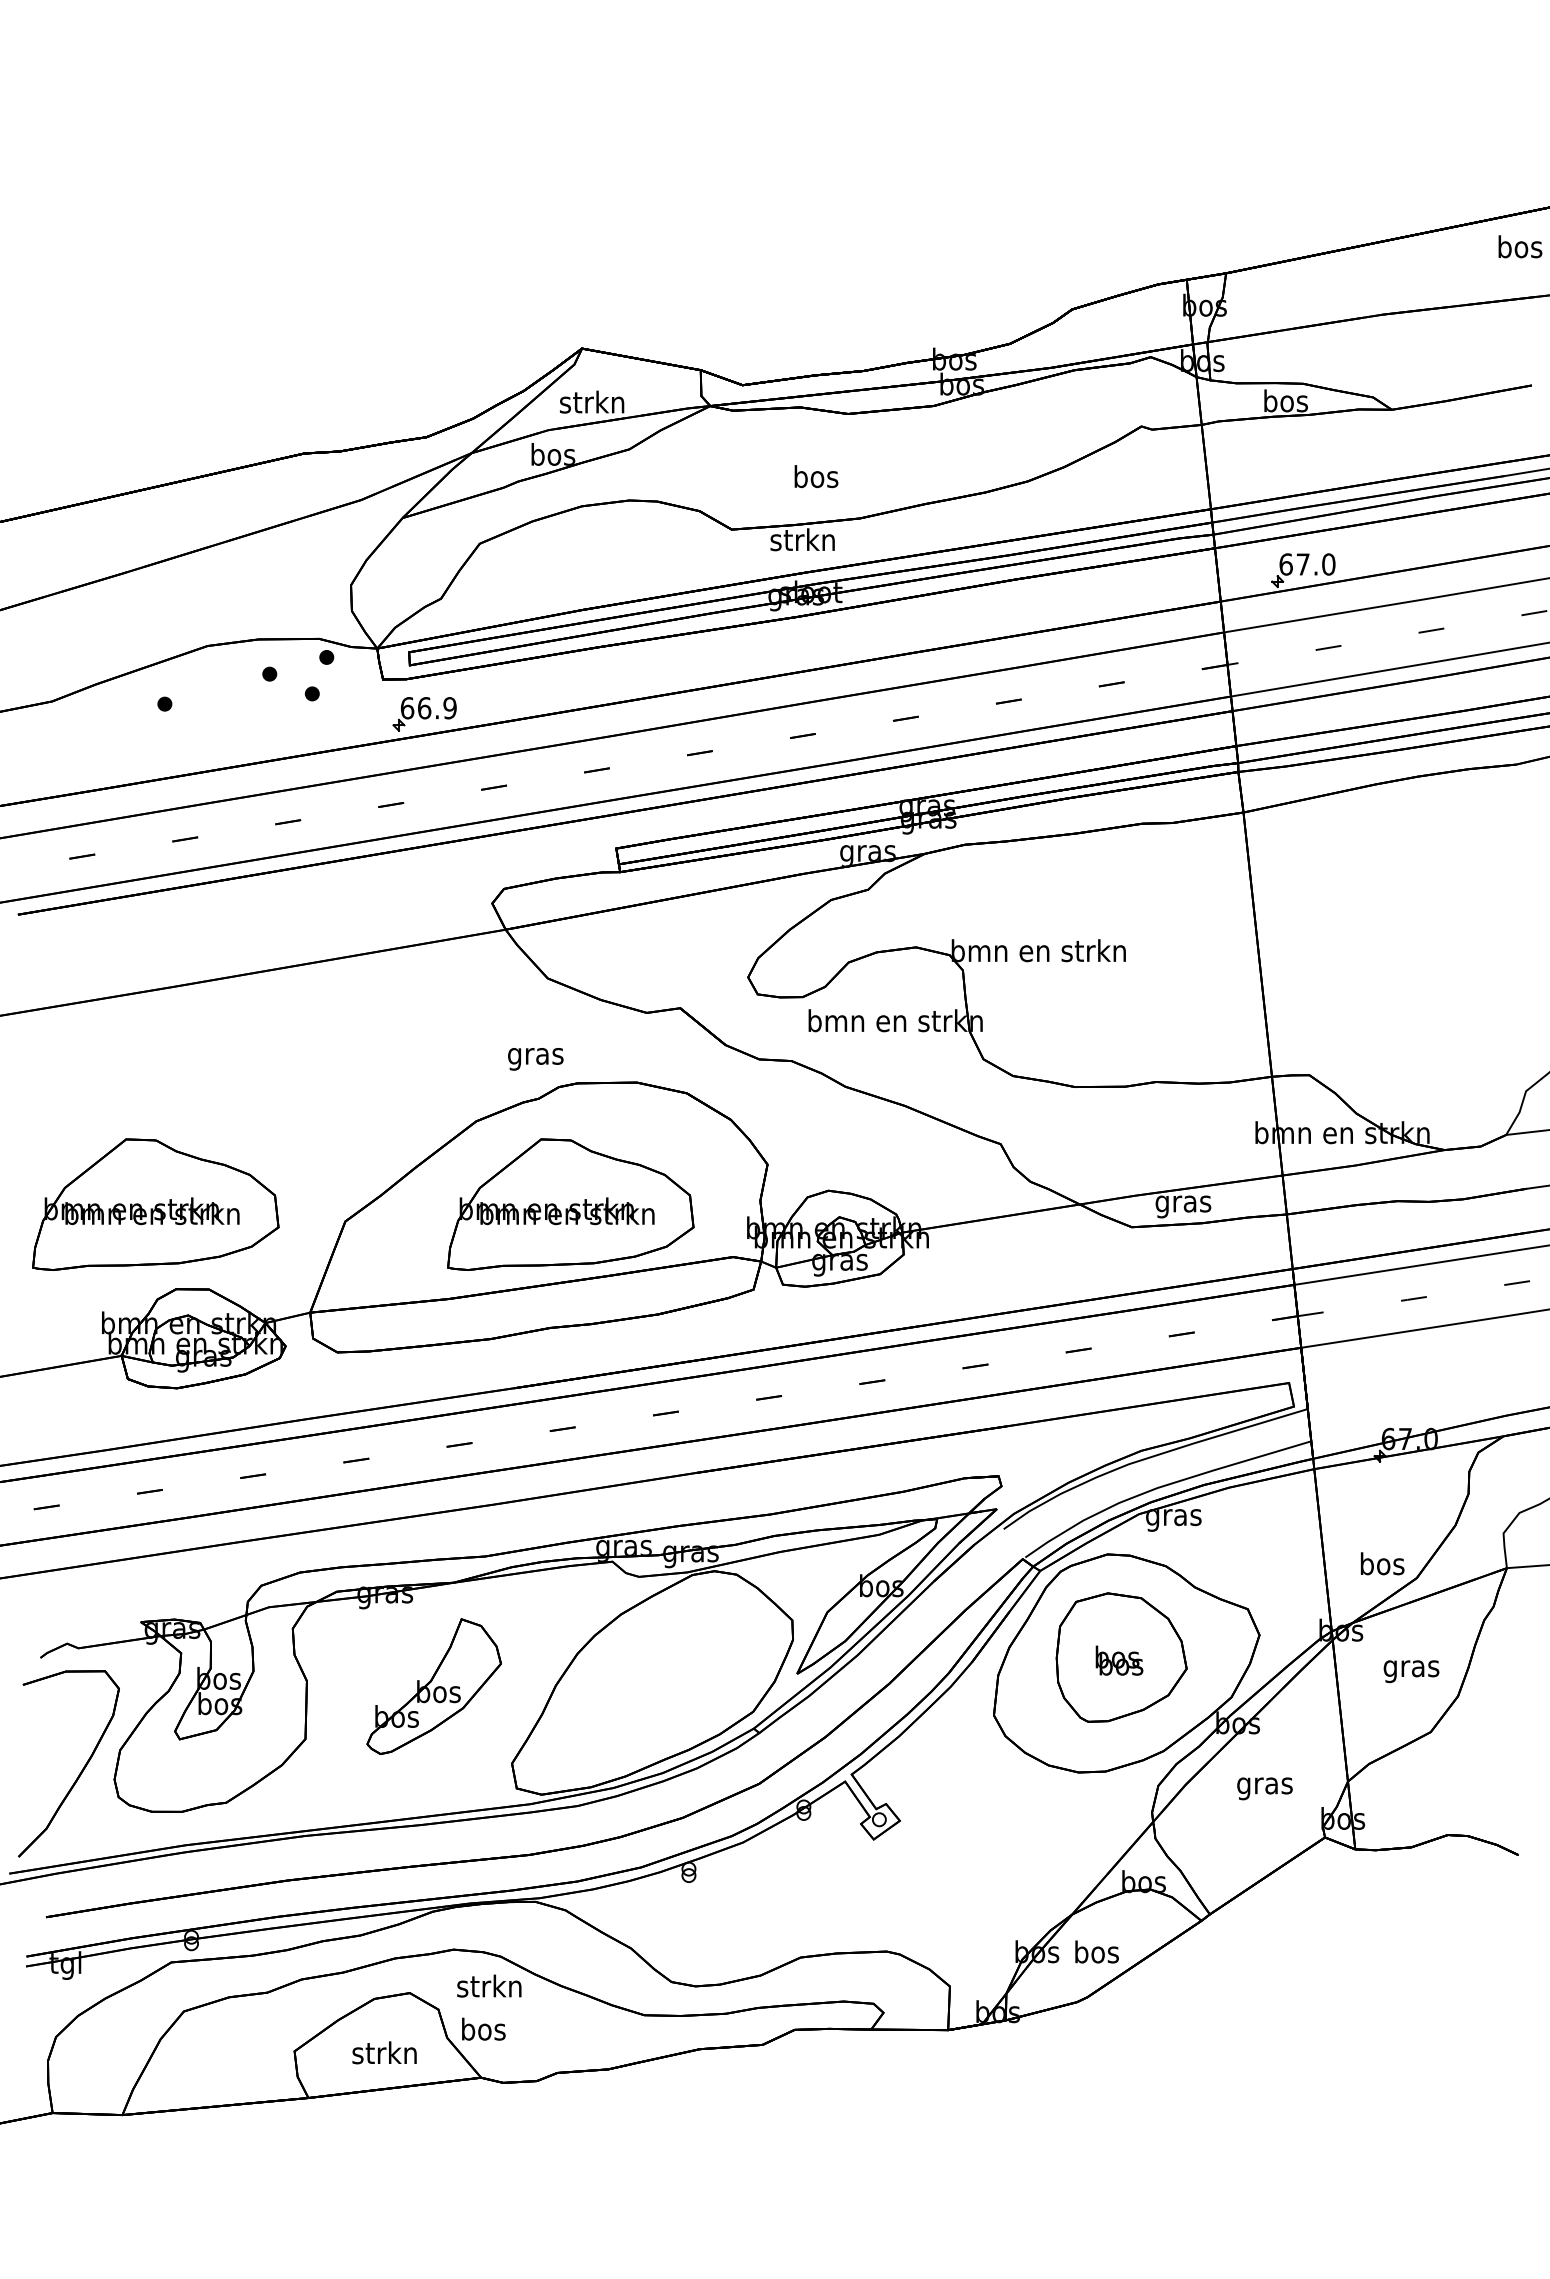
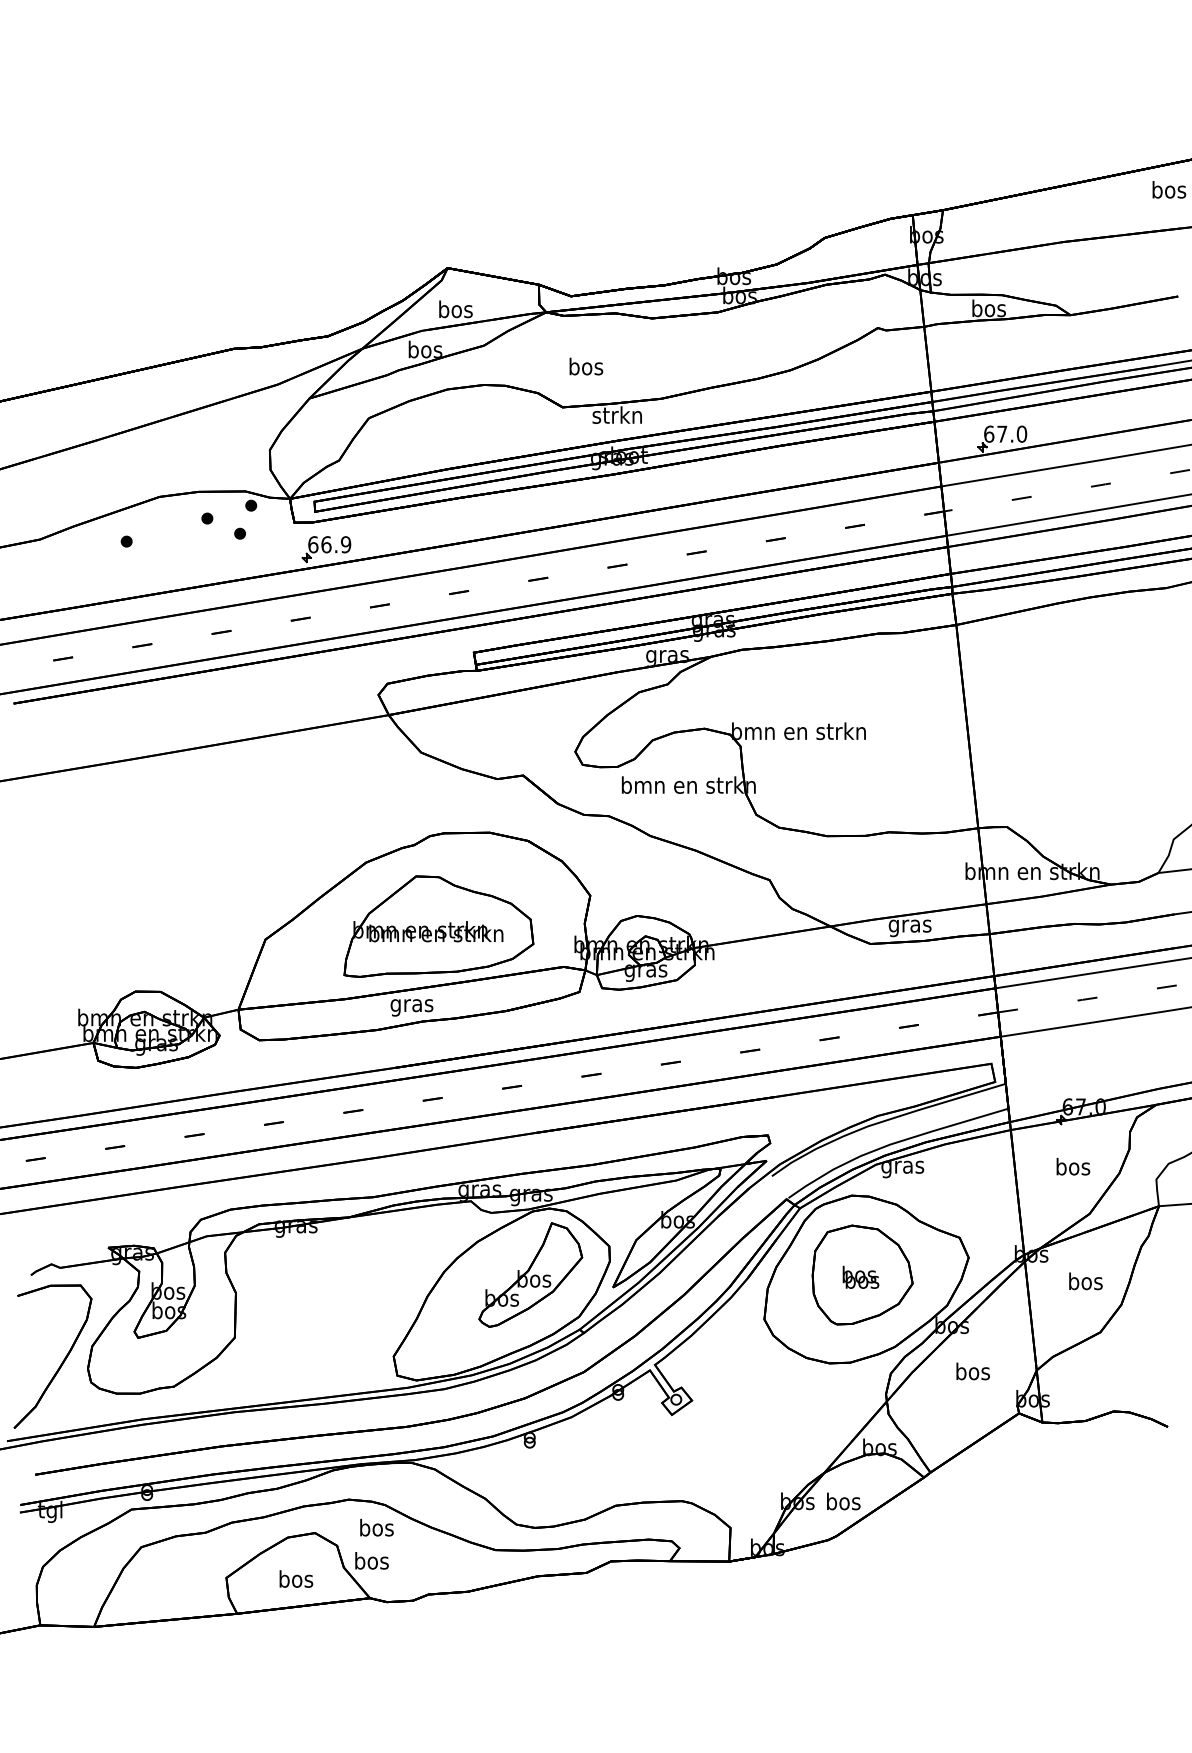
text: (591, 401) -> (454, 308), strkn -> bos
text: (816, 476) -> (586, 366), moved
text: (535, 1059) -> (411, 1008), moved
part: (155, 1204) -> (119, 926), removed
text: (1382, 1563) -> (1073, 1166), moved
text: (1411, 1668) -> (1085, 1283), gras -> bos
part: (433, 1686) -> (530, 1274), moved
text: (1264, 1785) -> (972, 1373), gras -> bos
text: (489, 1985) -> (376, 1527), strkn -> bos
text: (384, 2052) -> (295, 1578), strkn -> bos

